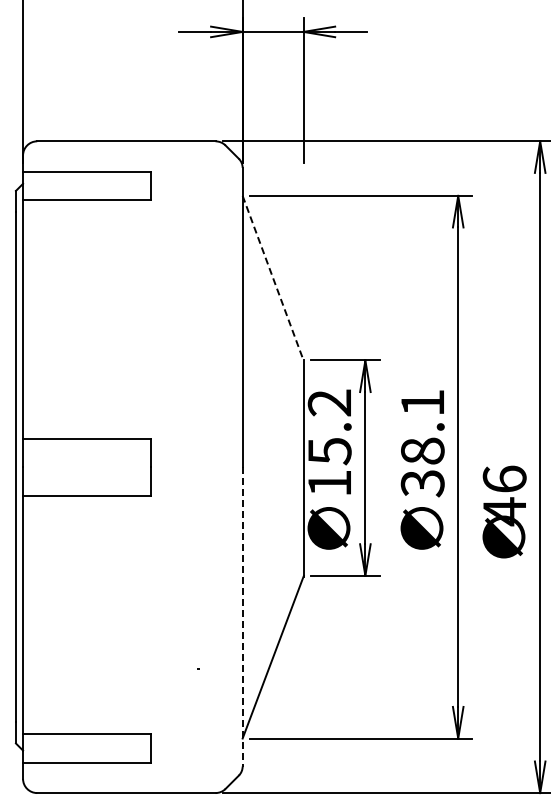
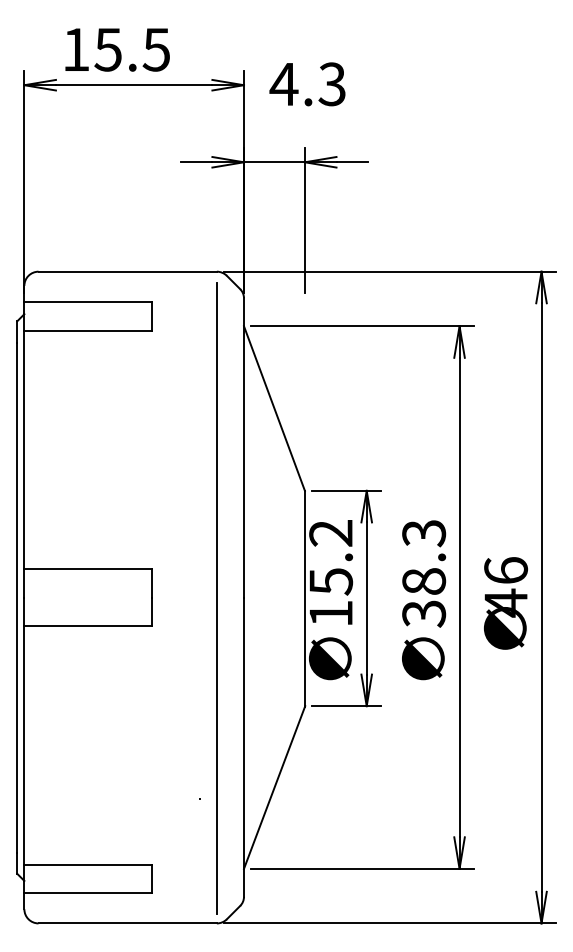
line: (273, 278) -> (274, 408), dashed -> solid
text: (423, 403) -> (424, 533), 38.1 -> 38.3
line: (215, 468) -> (216, 598), added
text: (504, 512) -> (505, 603), moved
line: (242, 617) -> (243, 747), dashed -> solid

